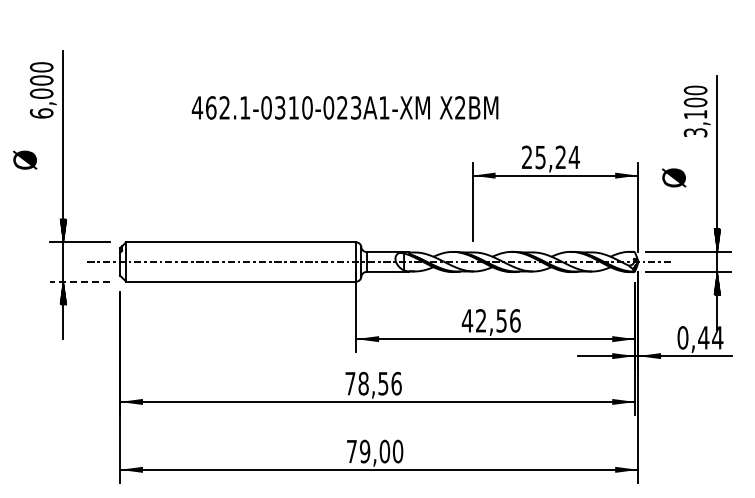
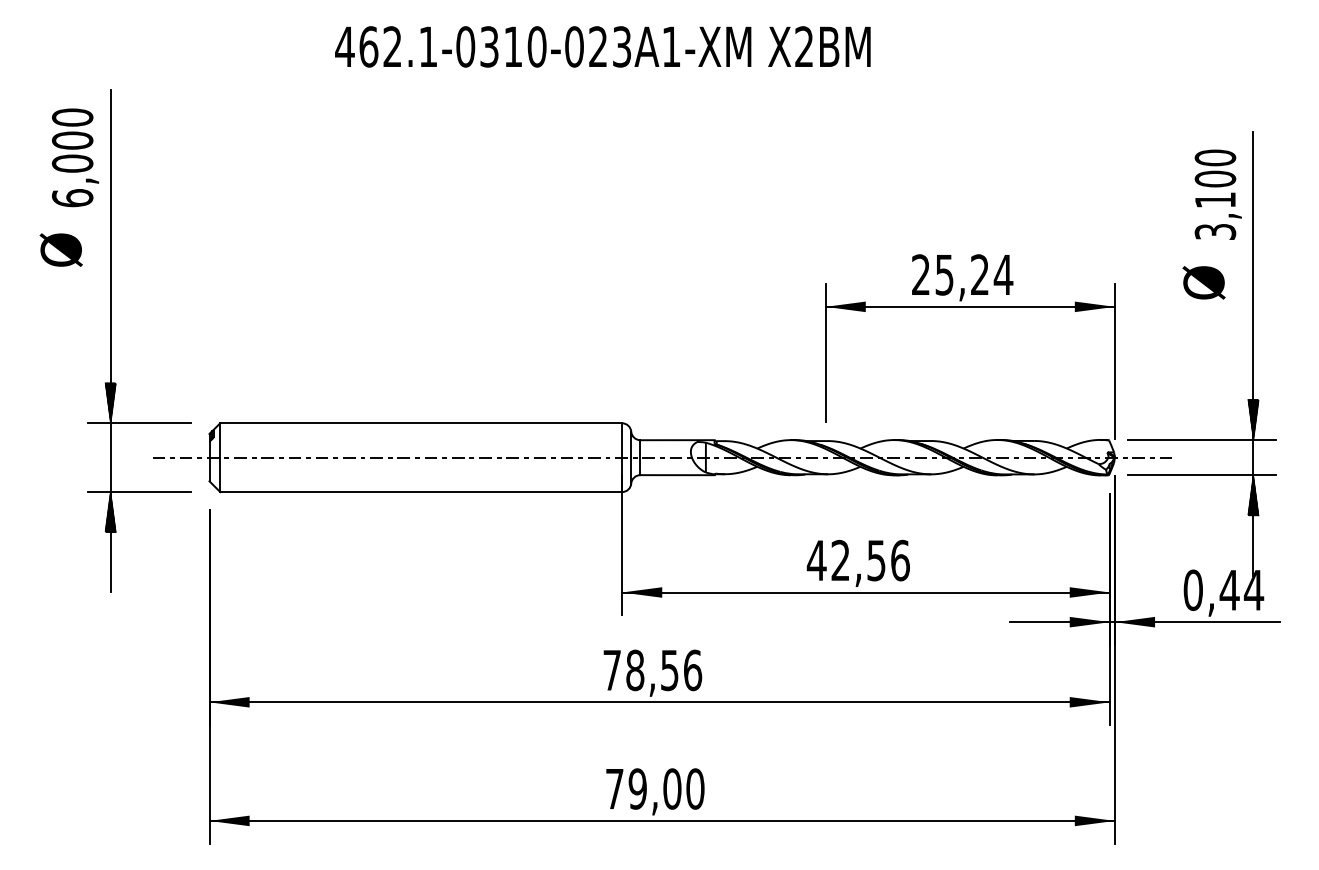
text: (344, 107) -> (601, 46), moved
text: (25, 159) -> (61, 248), moved
text: (673, 177) -> (1202, 282), moved
line: (79, 281) -> (138, 491), dashed -> solid

